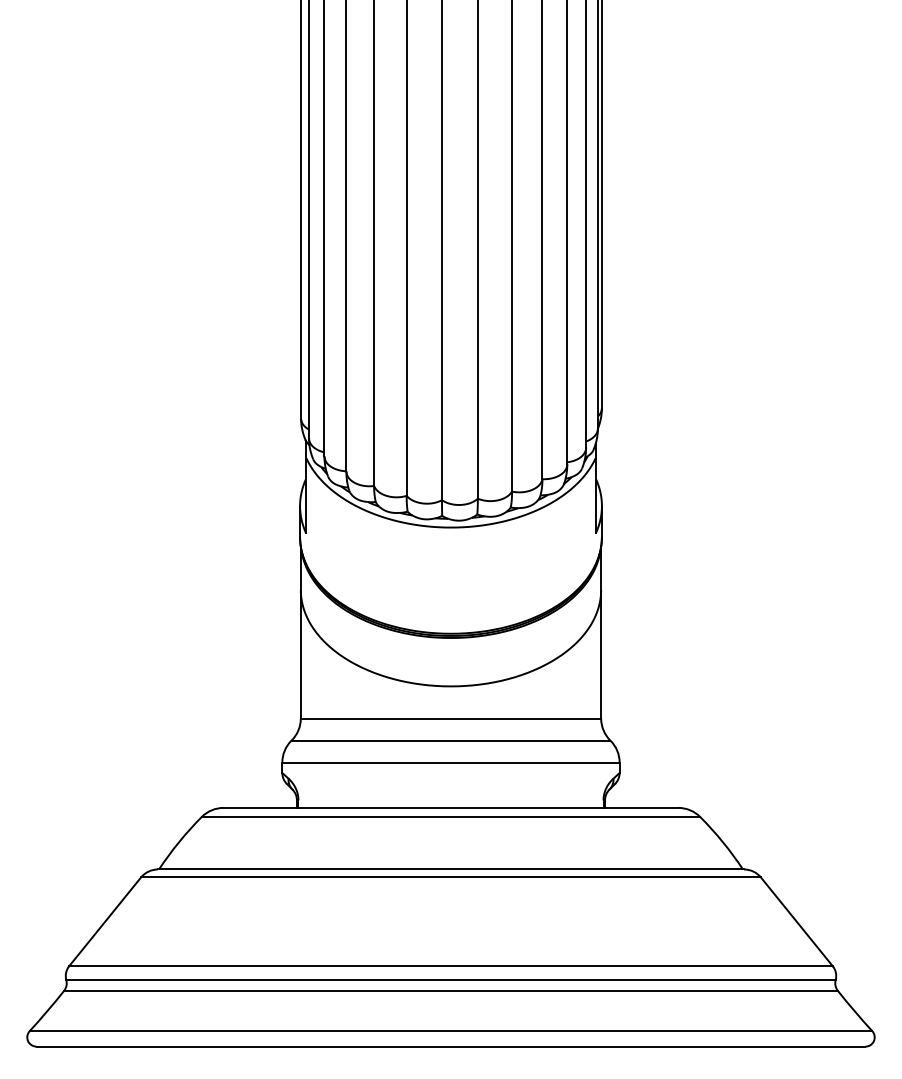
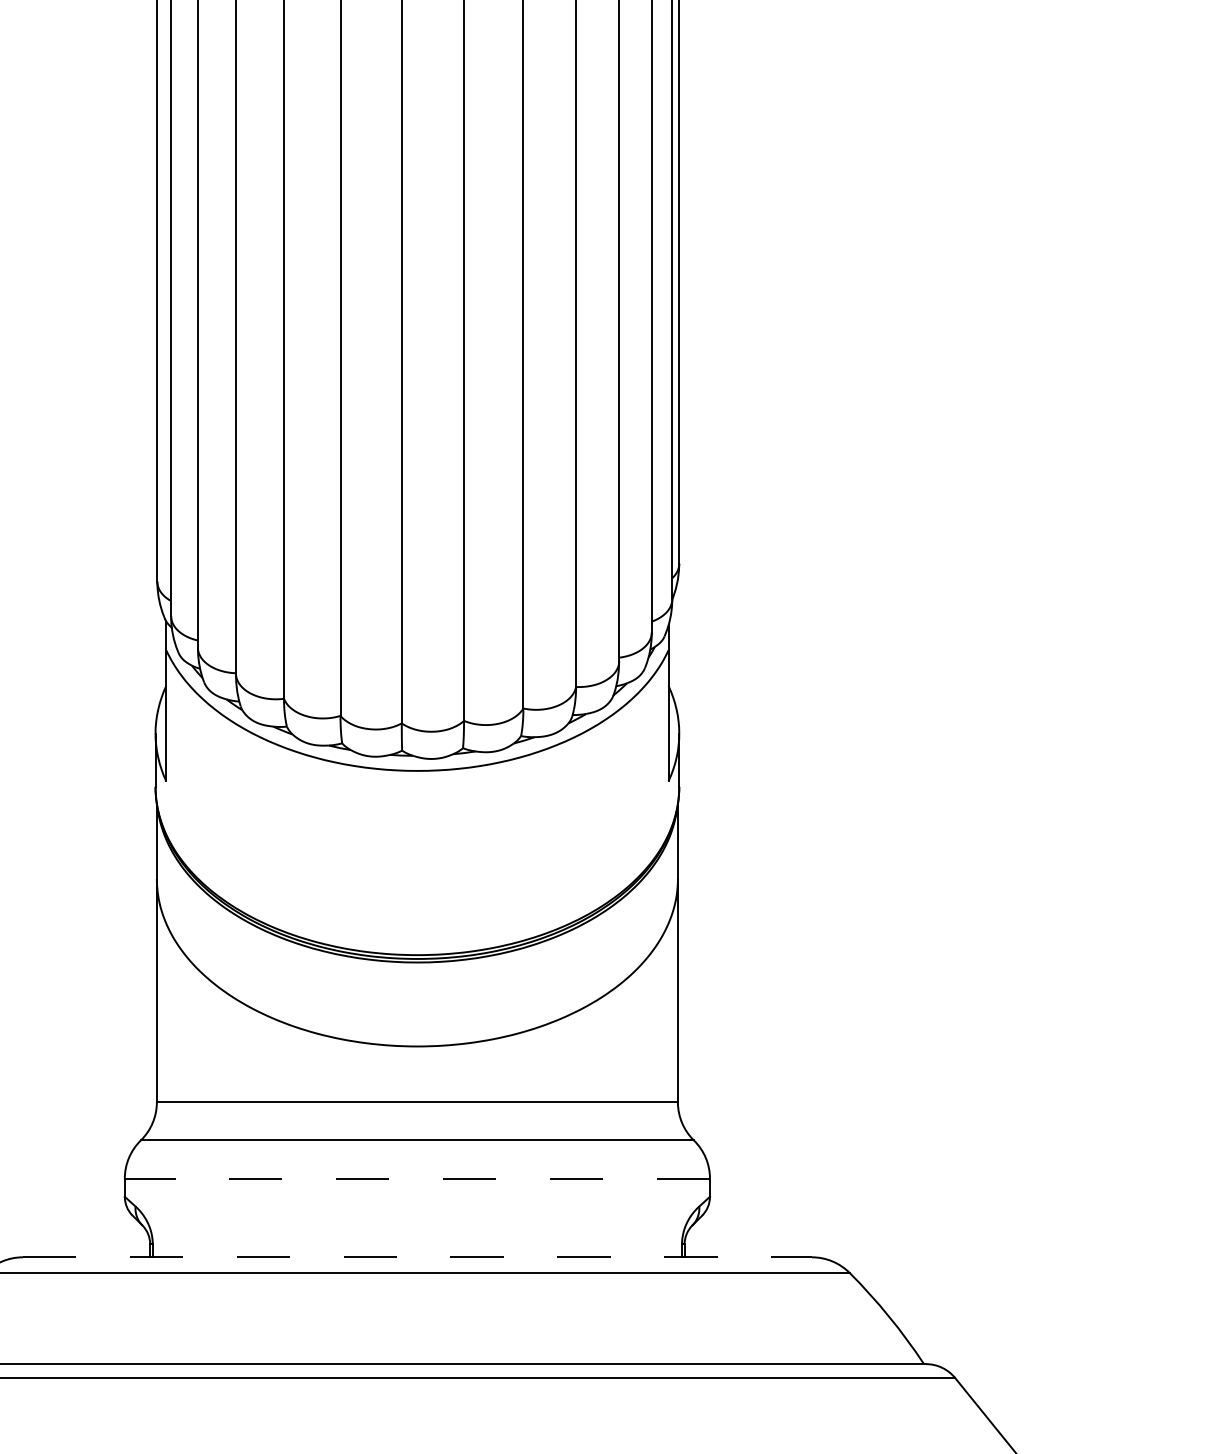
line: (450, 762) -> (416, 1178), solid -> dashed
line: (451, 807) -> (418, 1256), solid -> dashed

